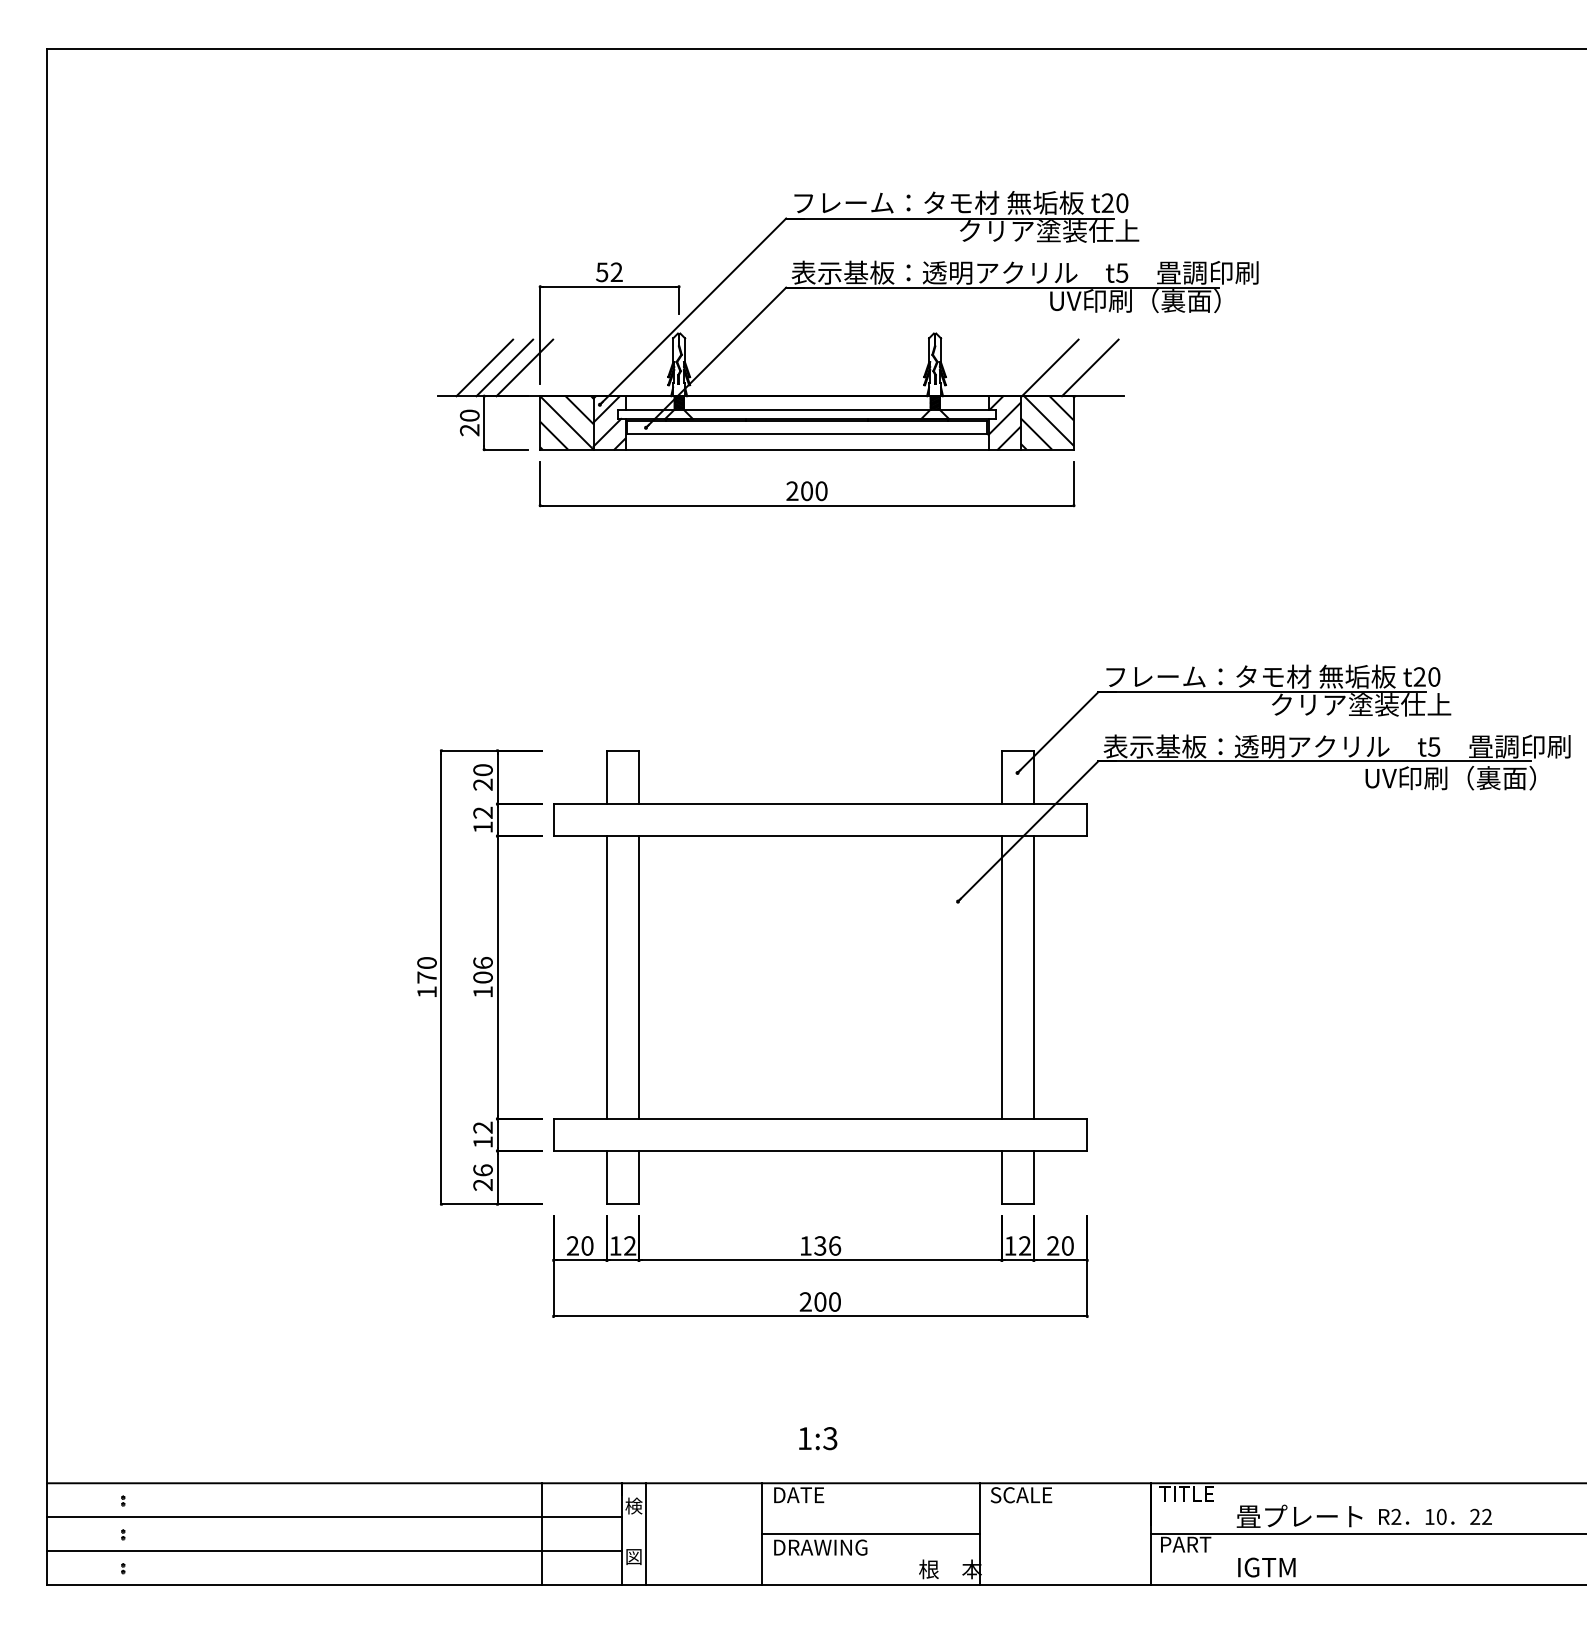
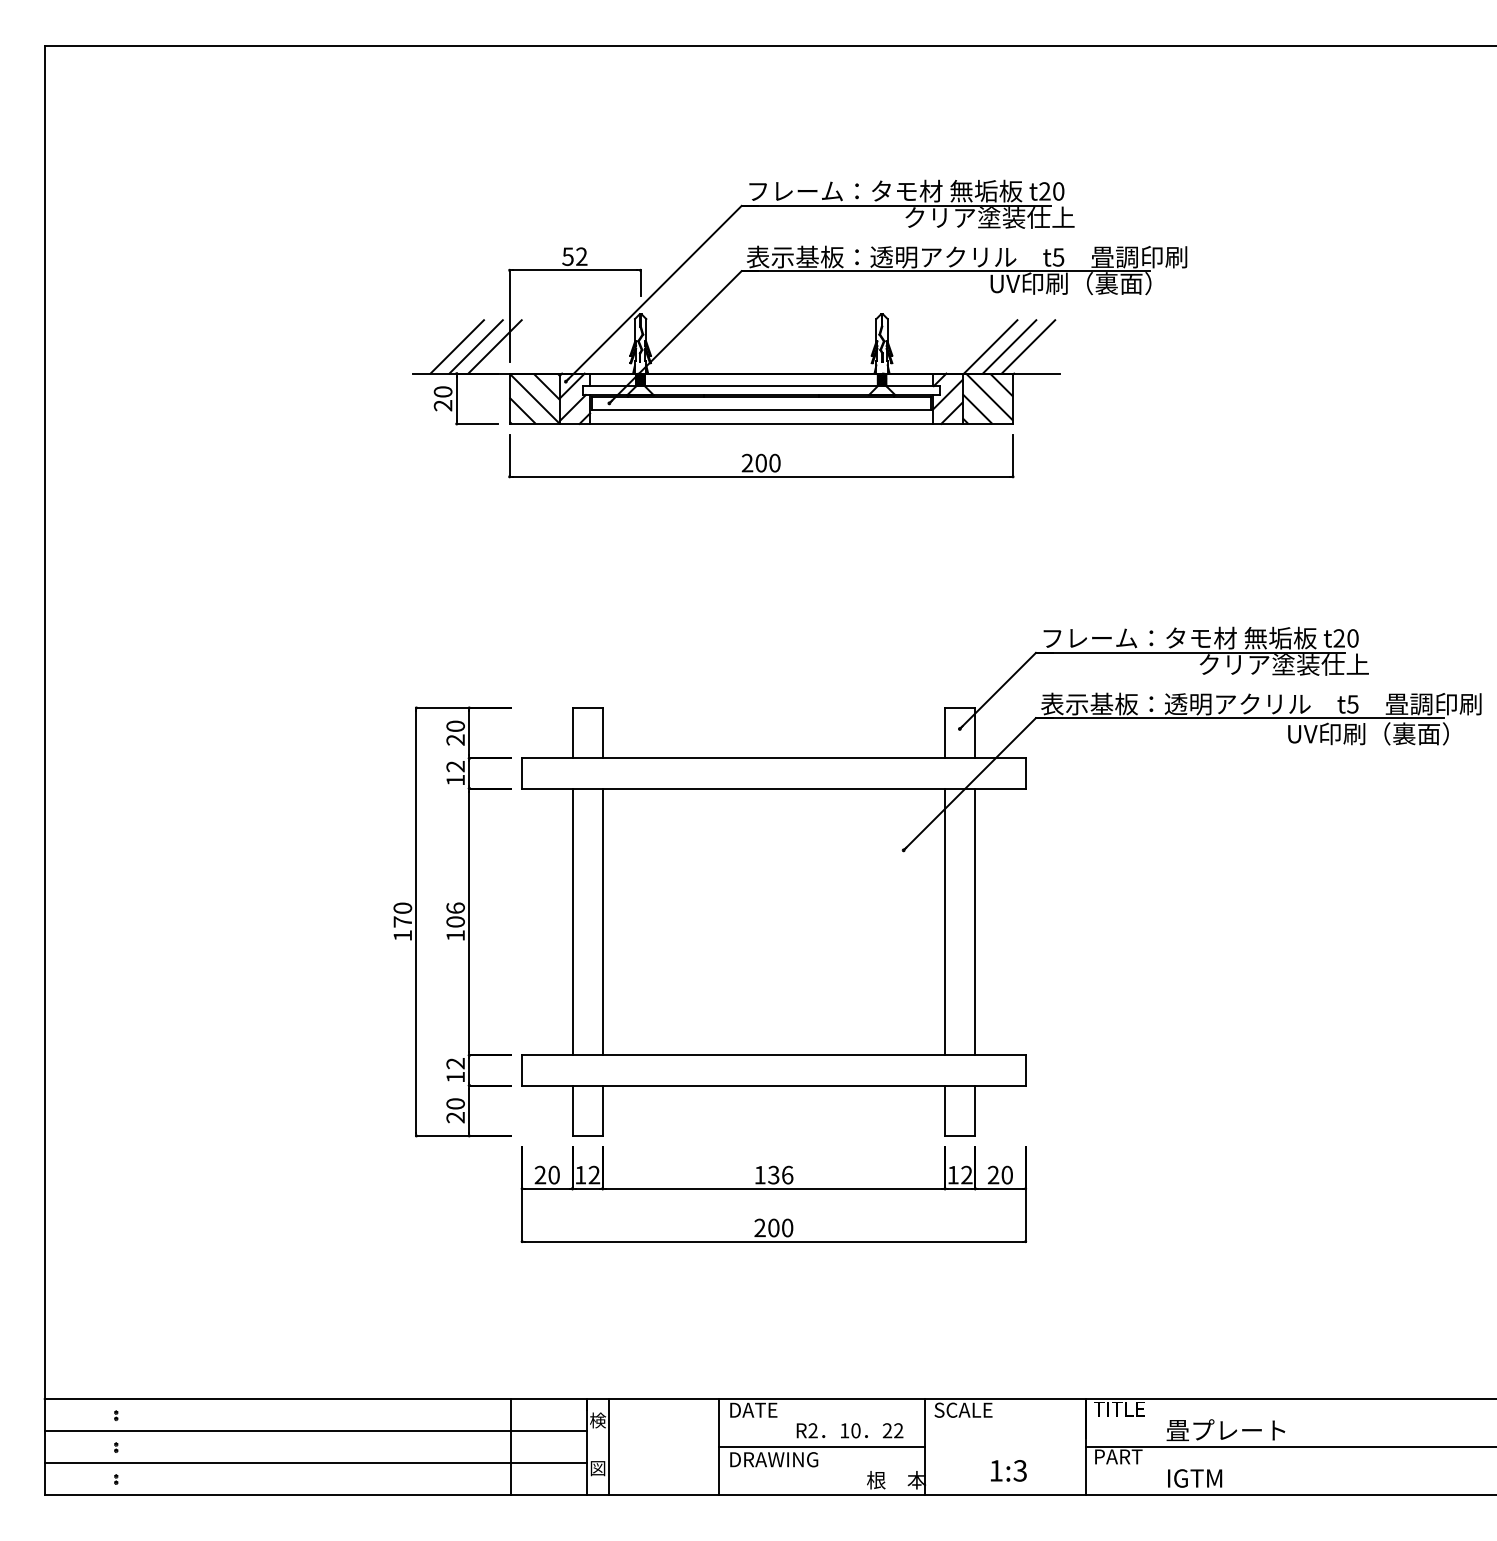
line: (1070, 367) -> (1009, 346), added
text: (482, 1170) -> (455, 1103), 26 -> 20
text: (817, 1438) -> (1008, 1470), moved
text: (1434, 1516) -> (849, 1430), moved

